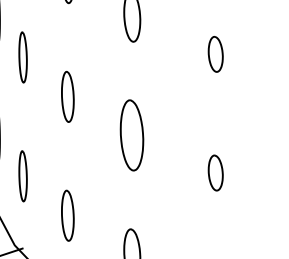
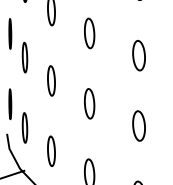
part: (214, 53) -> (138, 55), size x1.43
part: (132, 135) -> (89, 103), size x0.71
part: (214, 172) -> (138, 125), size x1.43

